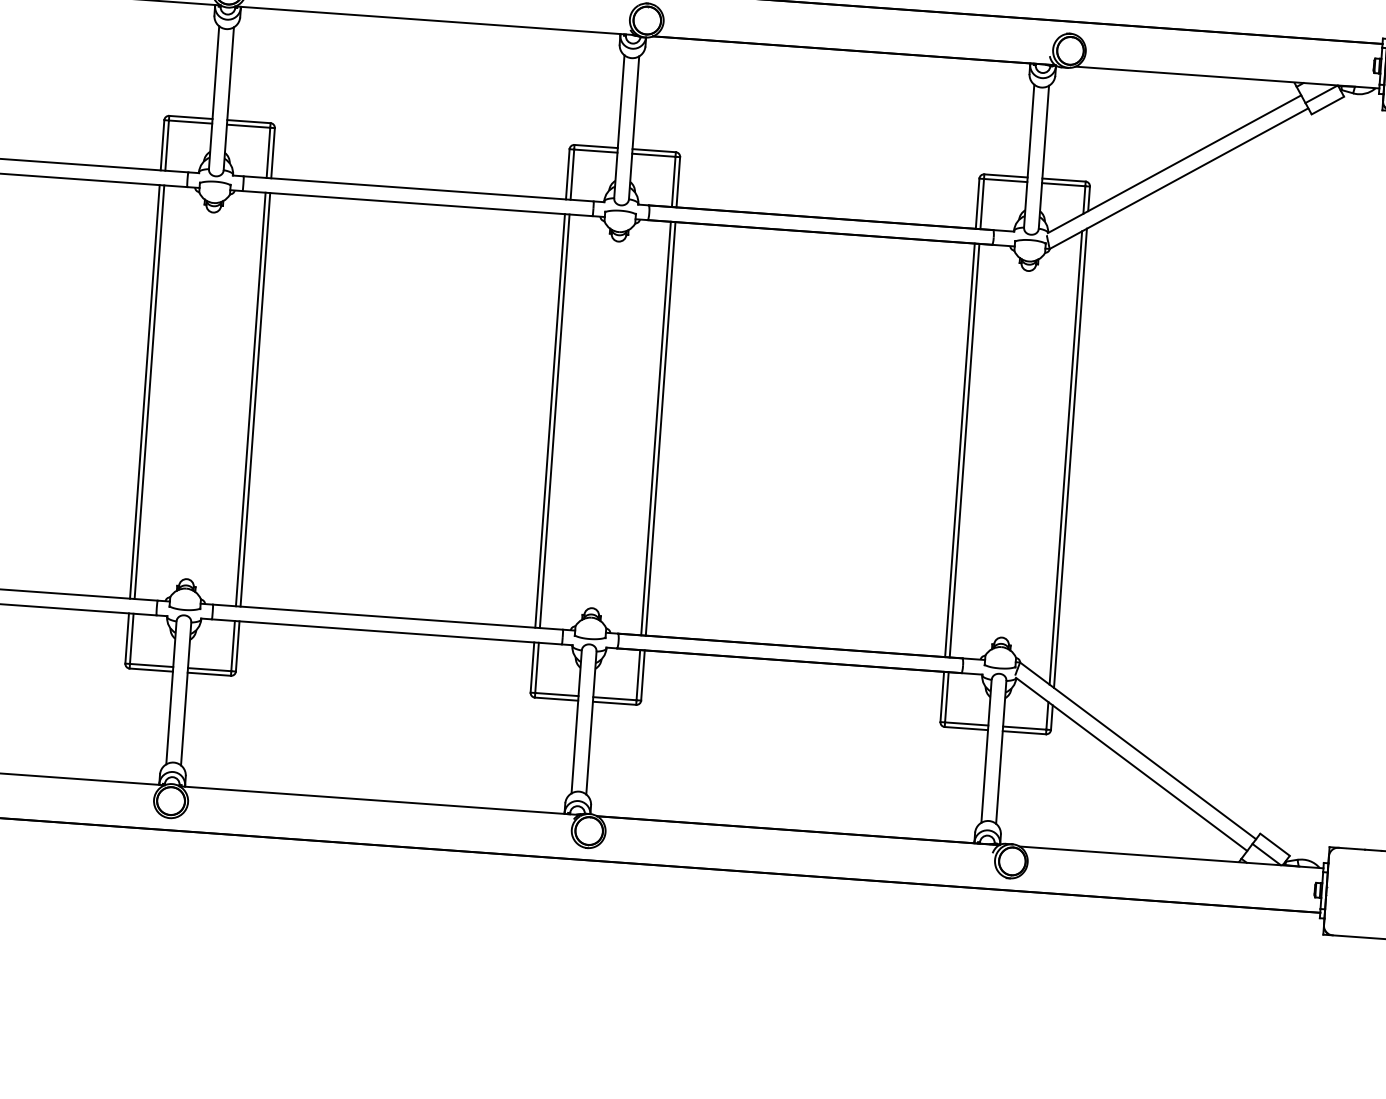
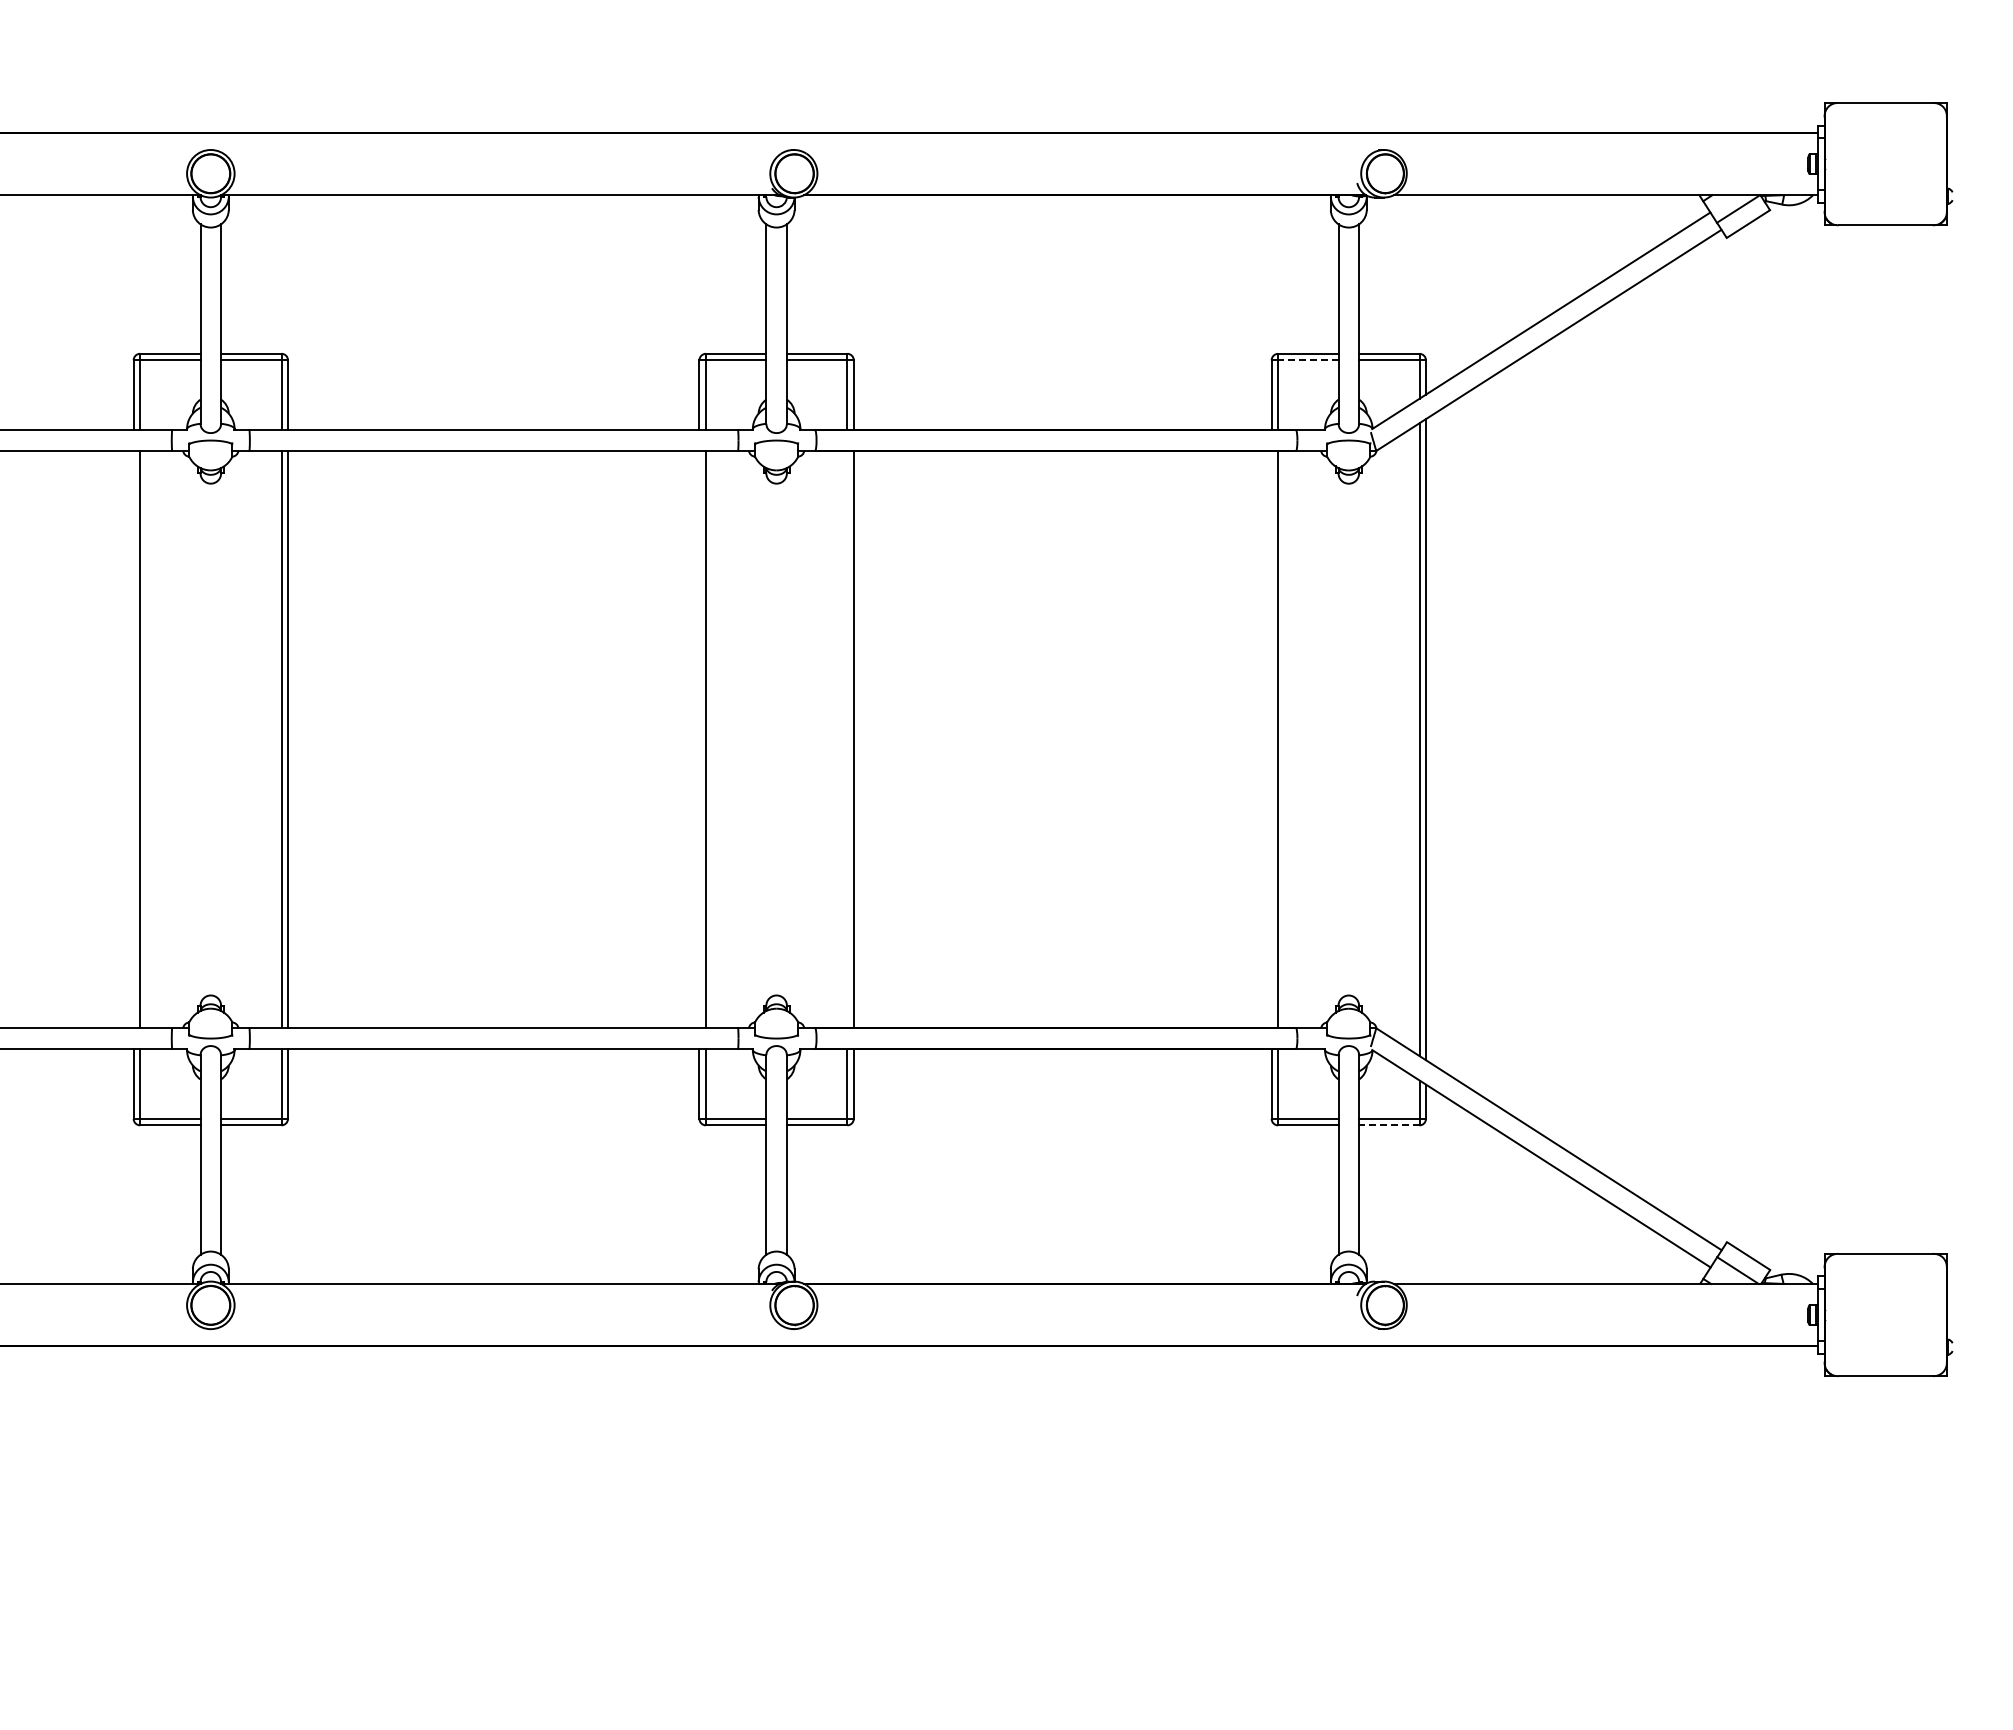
line: (1005, 180) -> (1307, 360), solid -> dashed
line: (144, 391) -> (133, 739), removed
line: (550, 420) -> (699, 739), removed
line: (656, 428) -> (847, 739), removed
line: (959, 450) -> (1271, 739), removed
line: (1023, 732) -> (1388, 1125), solid -> dashed

